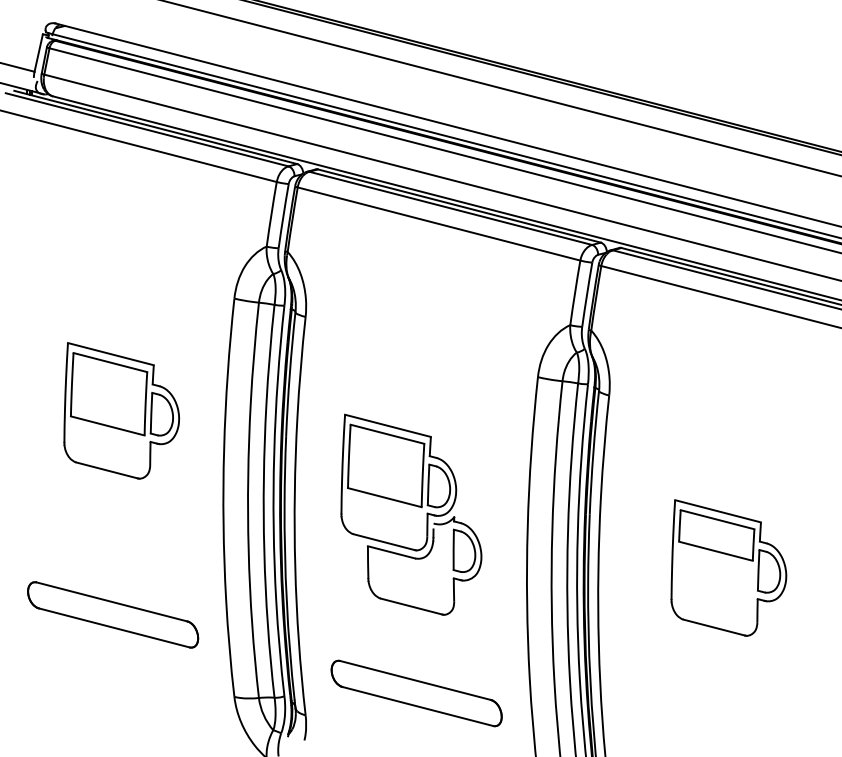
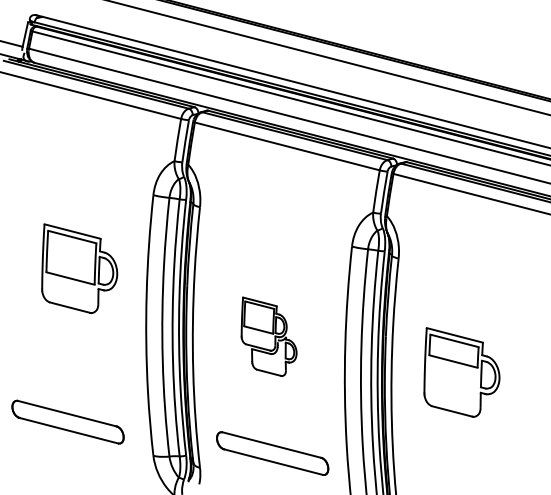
part: (410, 514) -> (268, 336), size x0.6
part: (728, 568) -> (461, 372), moved
part: (112, 613) -> (67, 421), moved

